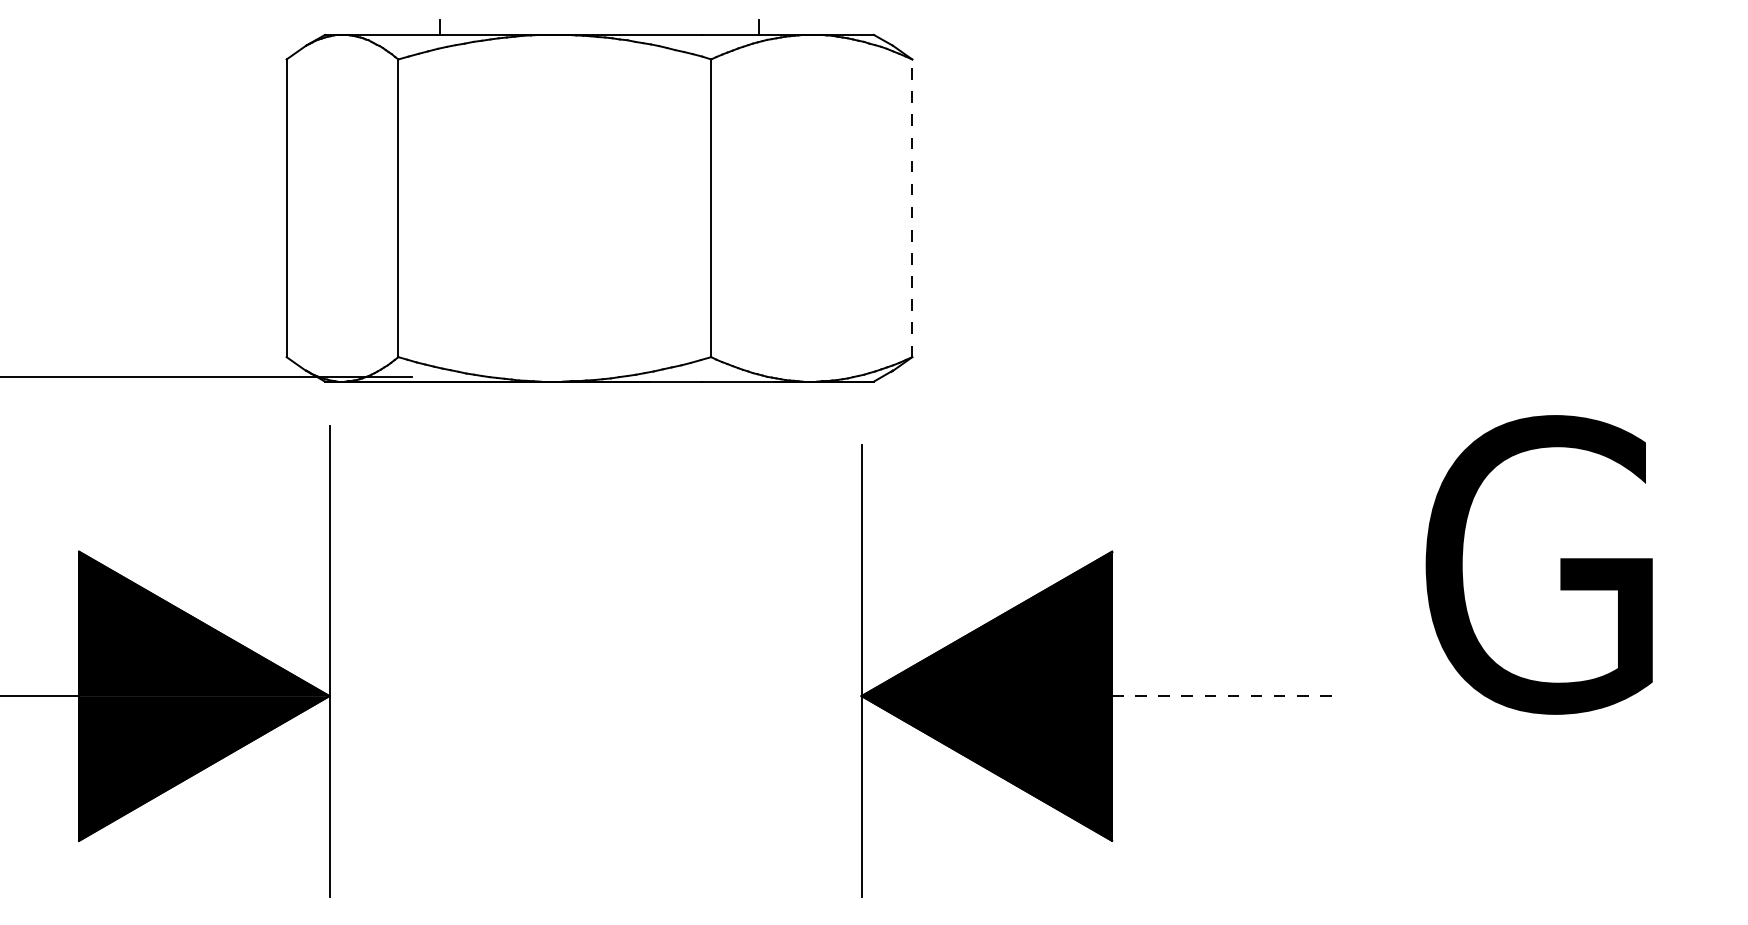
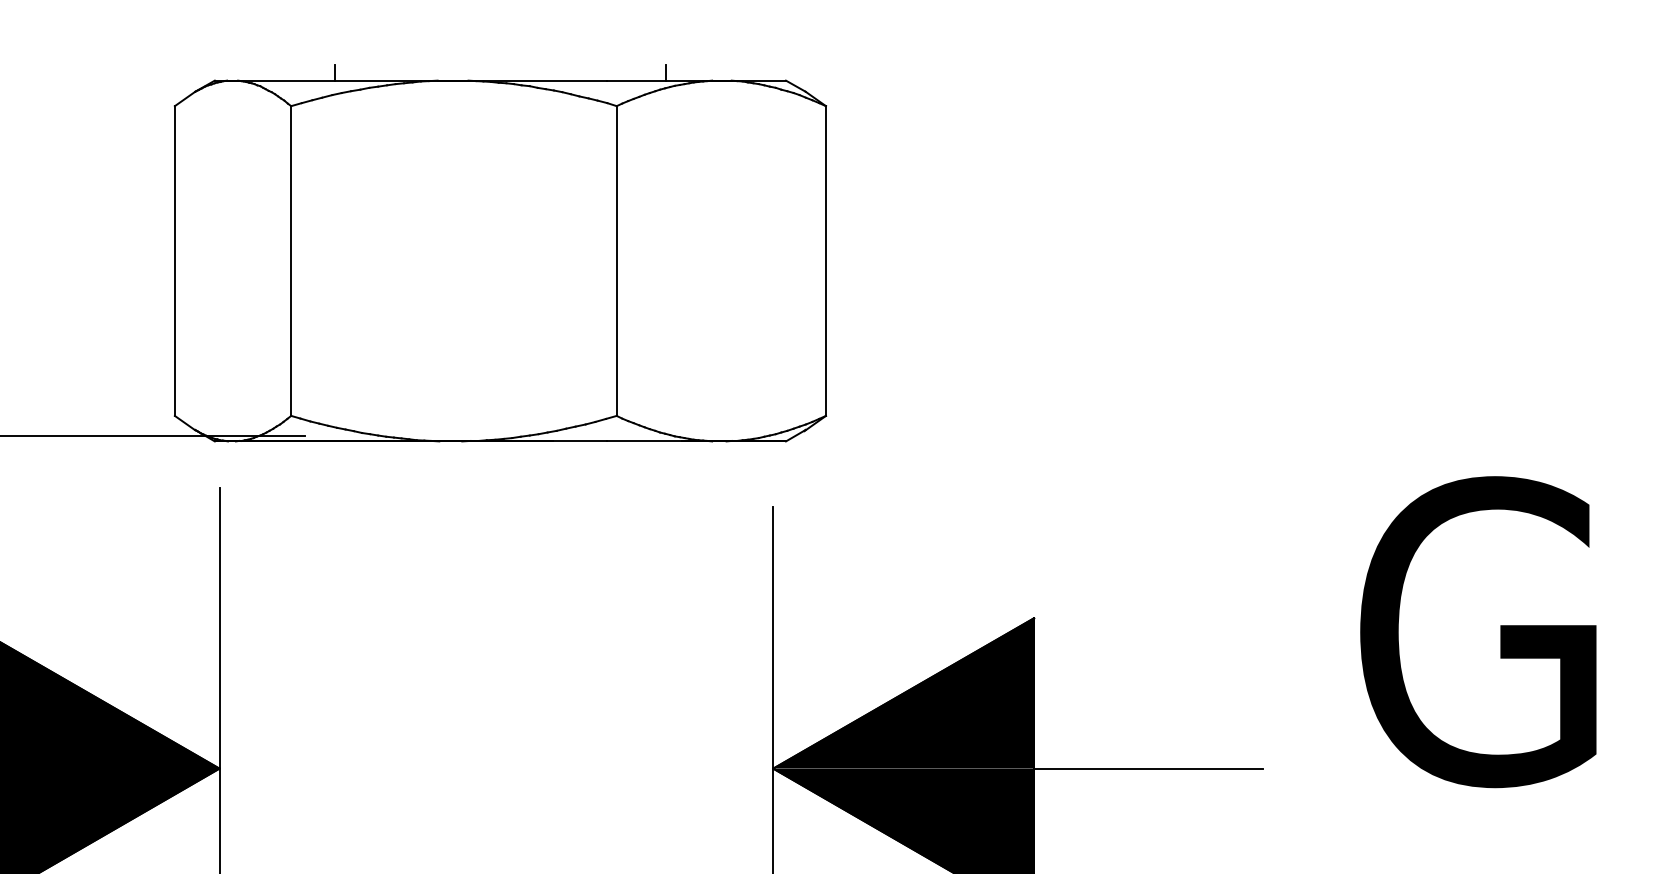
line: (912, 208) -> (826, 261), dashed -> solid
line: (1221, 696) -> (1147, 769), dashed -> solid

